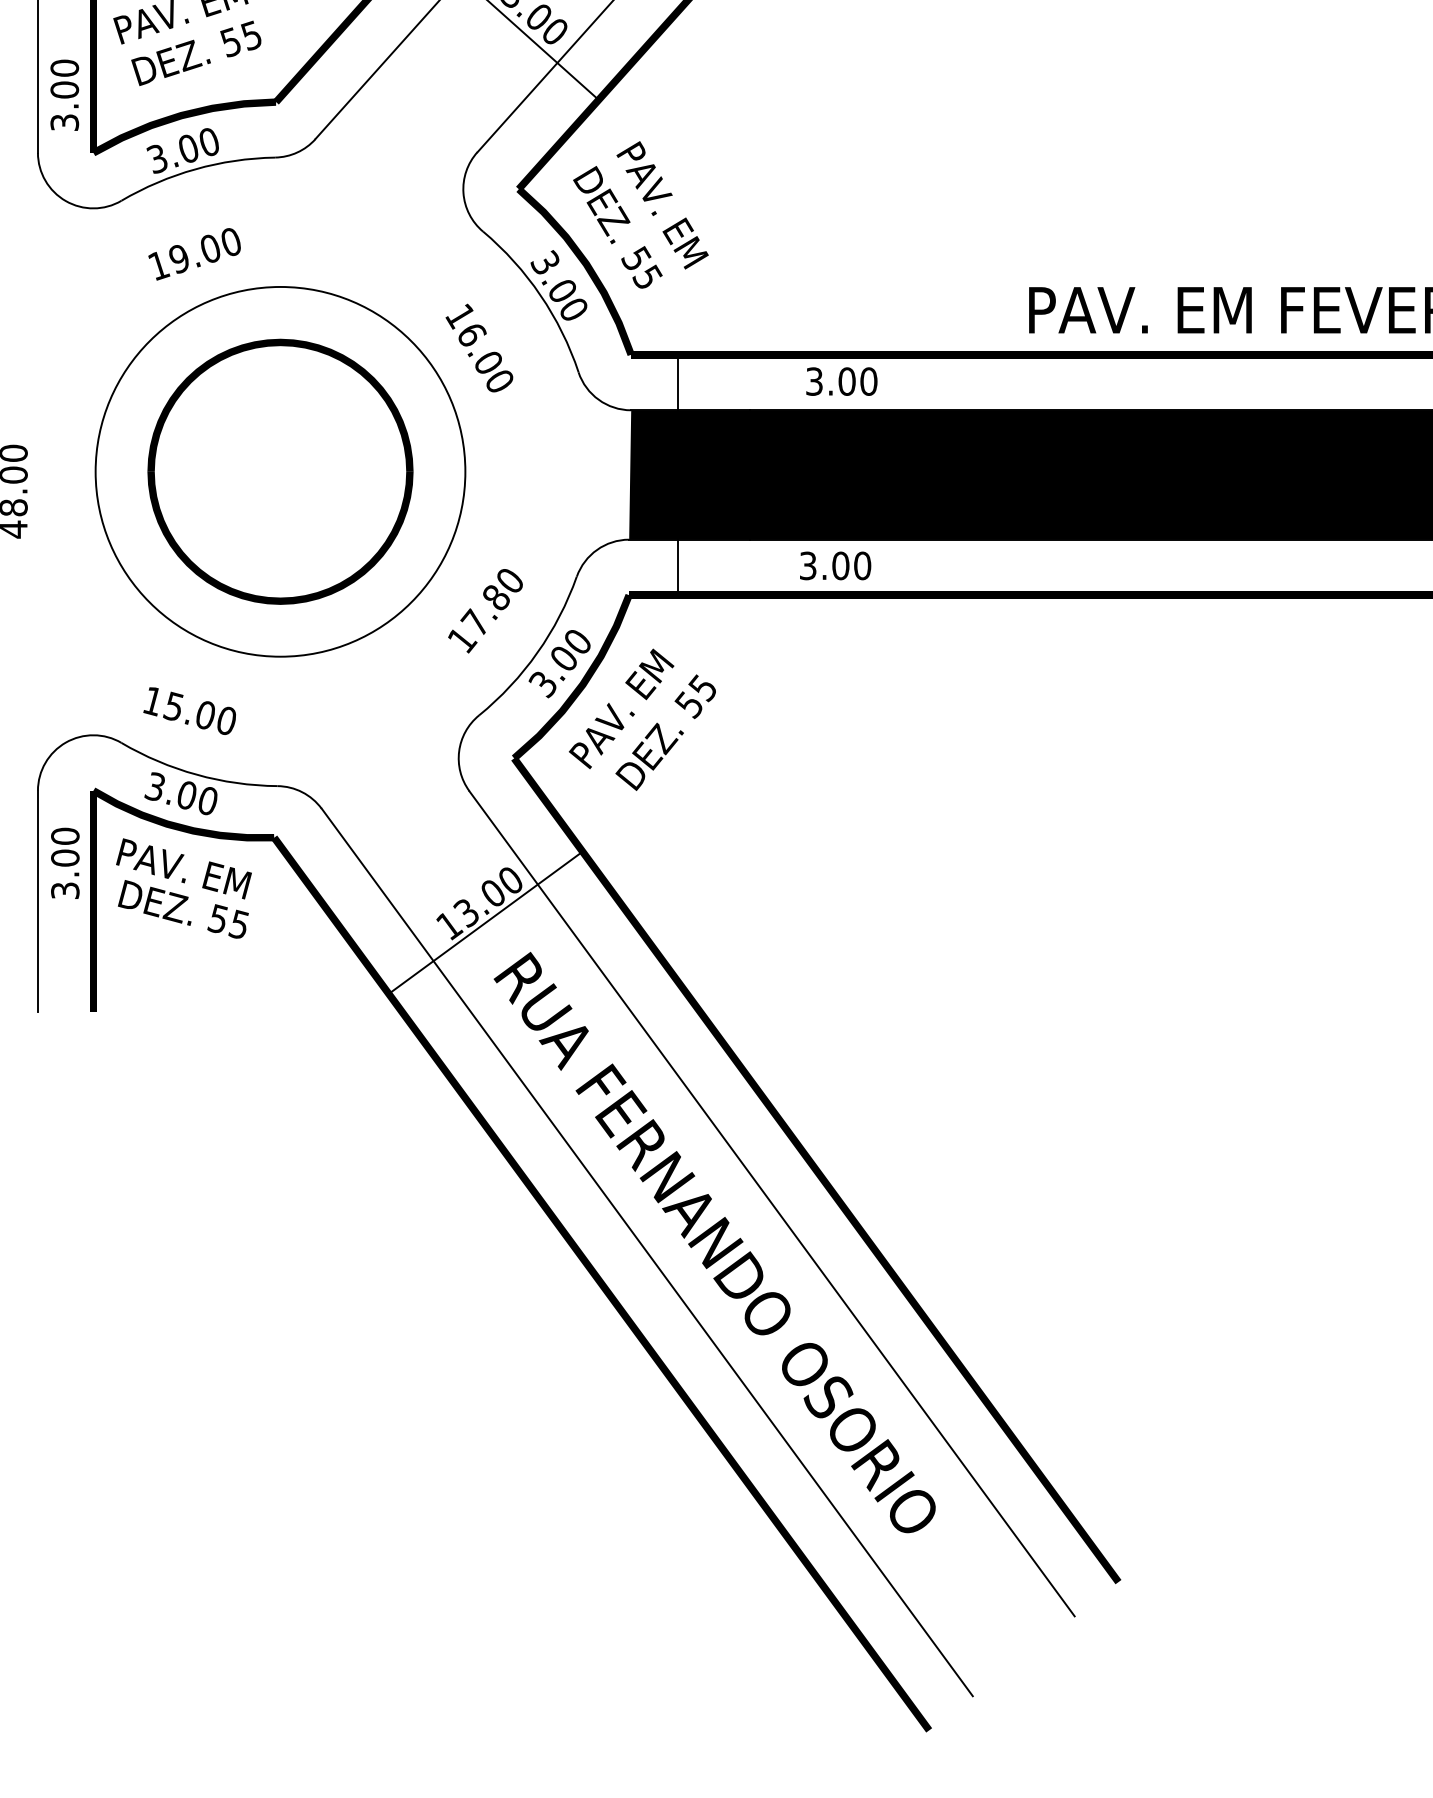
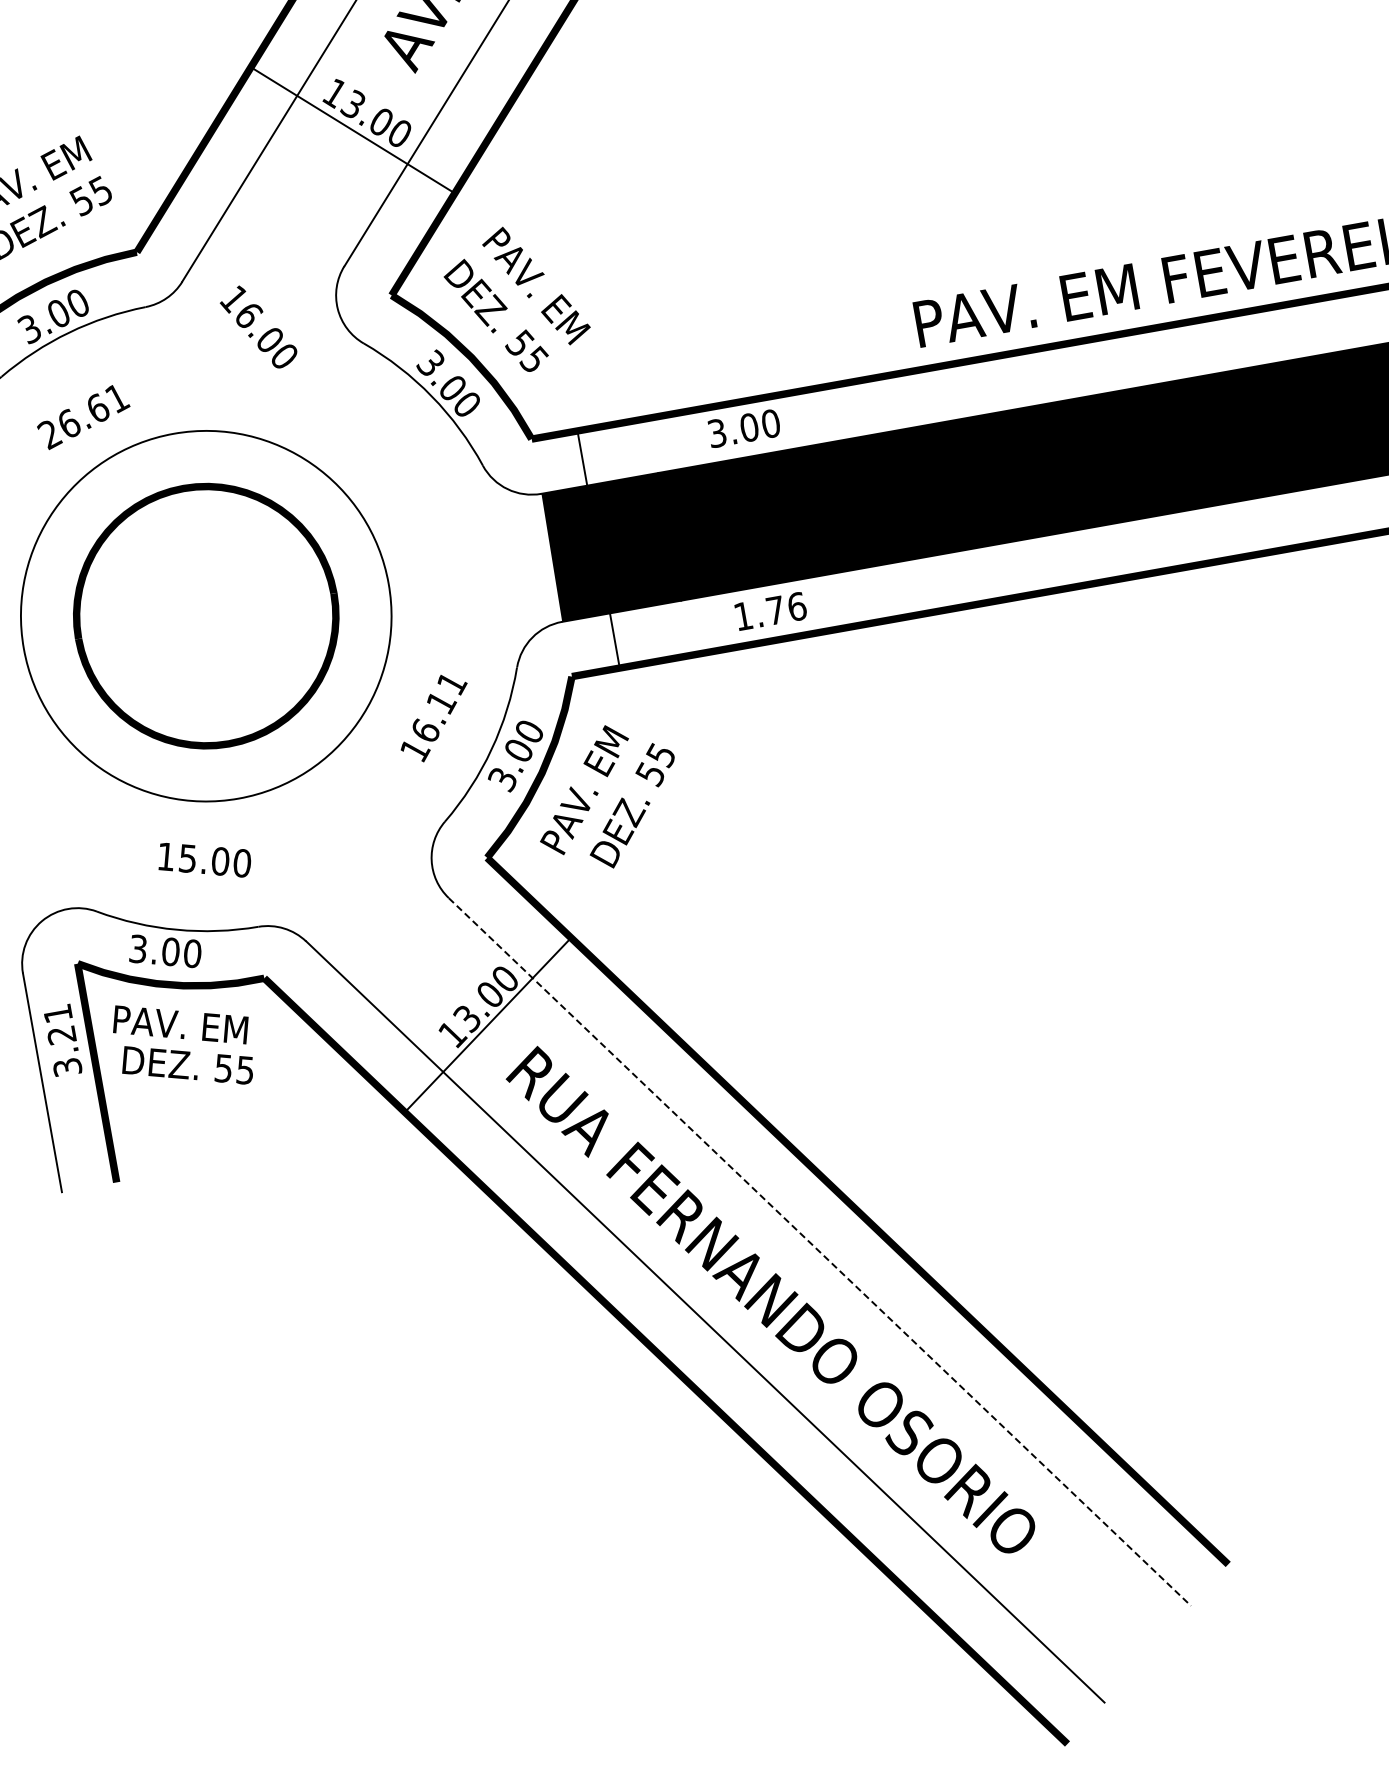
text: (194, 254) -> (83, 416), 19.00 -> 26.61
text: (479, 347) -> (258, 326), moved
text: (835, 565) -> (770, 611), 3.00 -> 1.76
text: (492, 601) -> (438, 706), 17.80 -> 16.11
text: (189, 710) -> (203, 859), moved
text: (65, 846) -> (59, 1023), 3.00 -> 3.21
line: (772, 1203) -> (820, 1251), solid -> dashed

